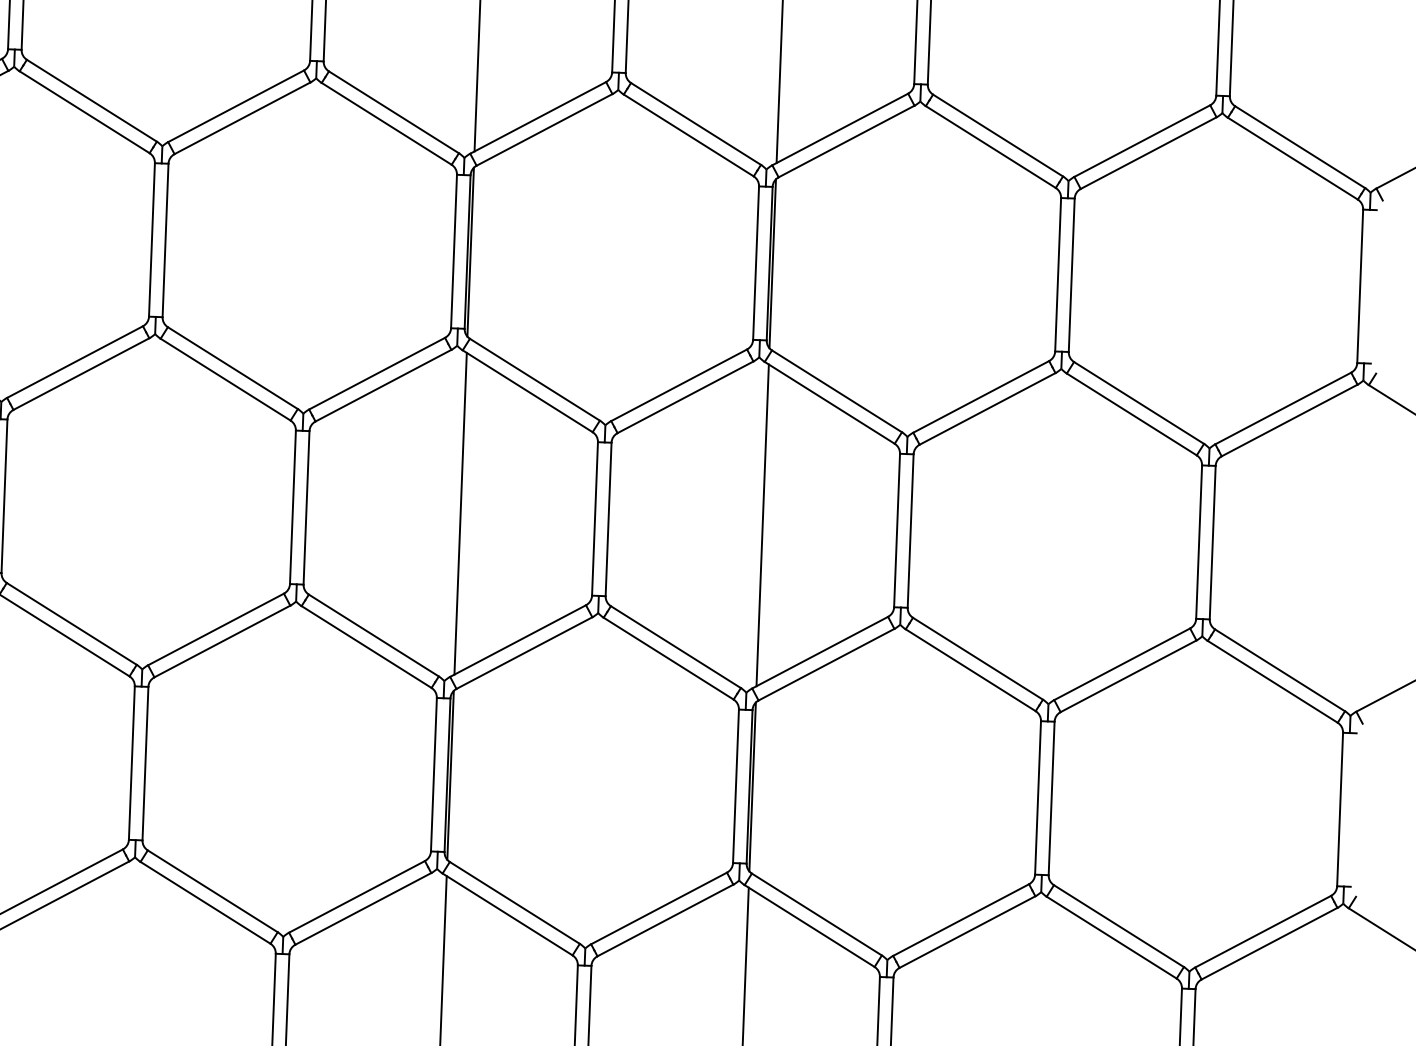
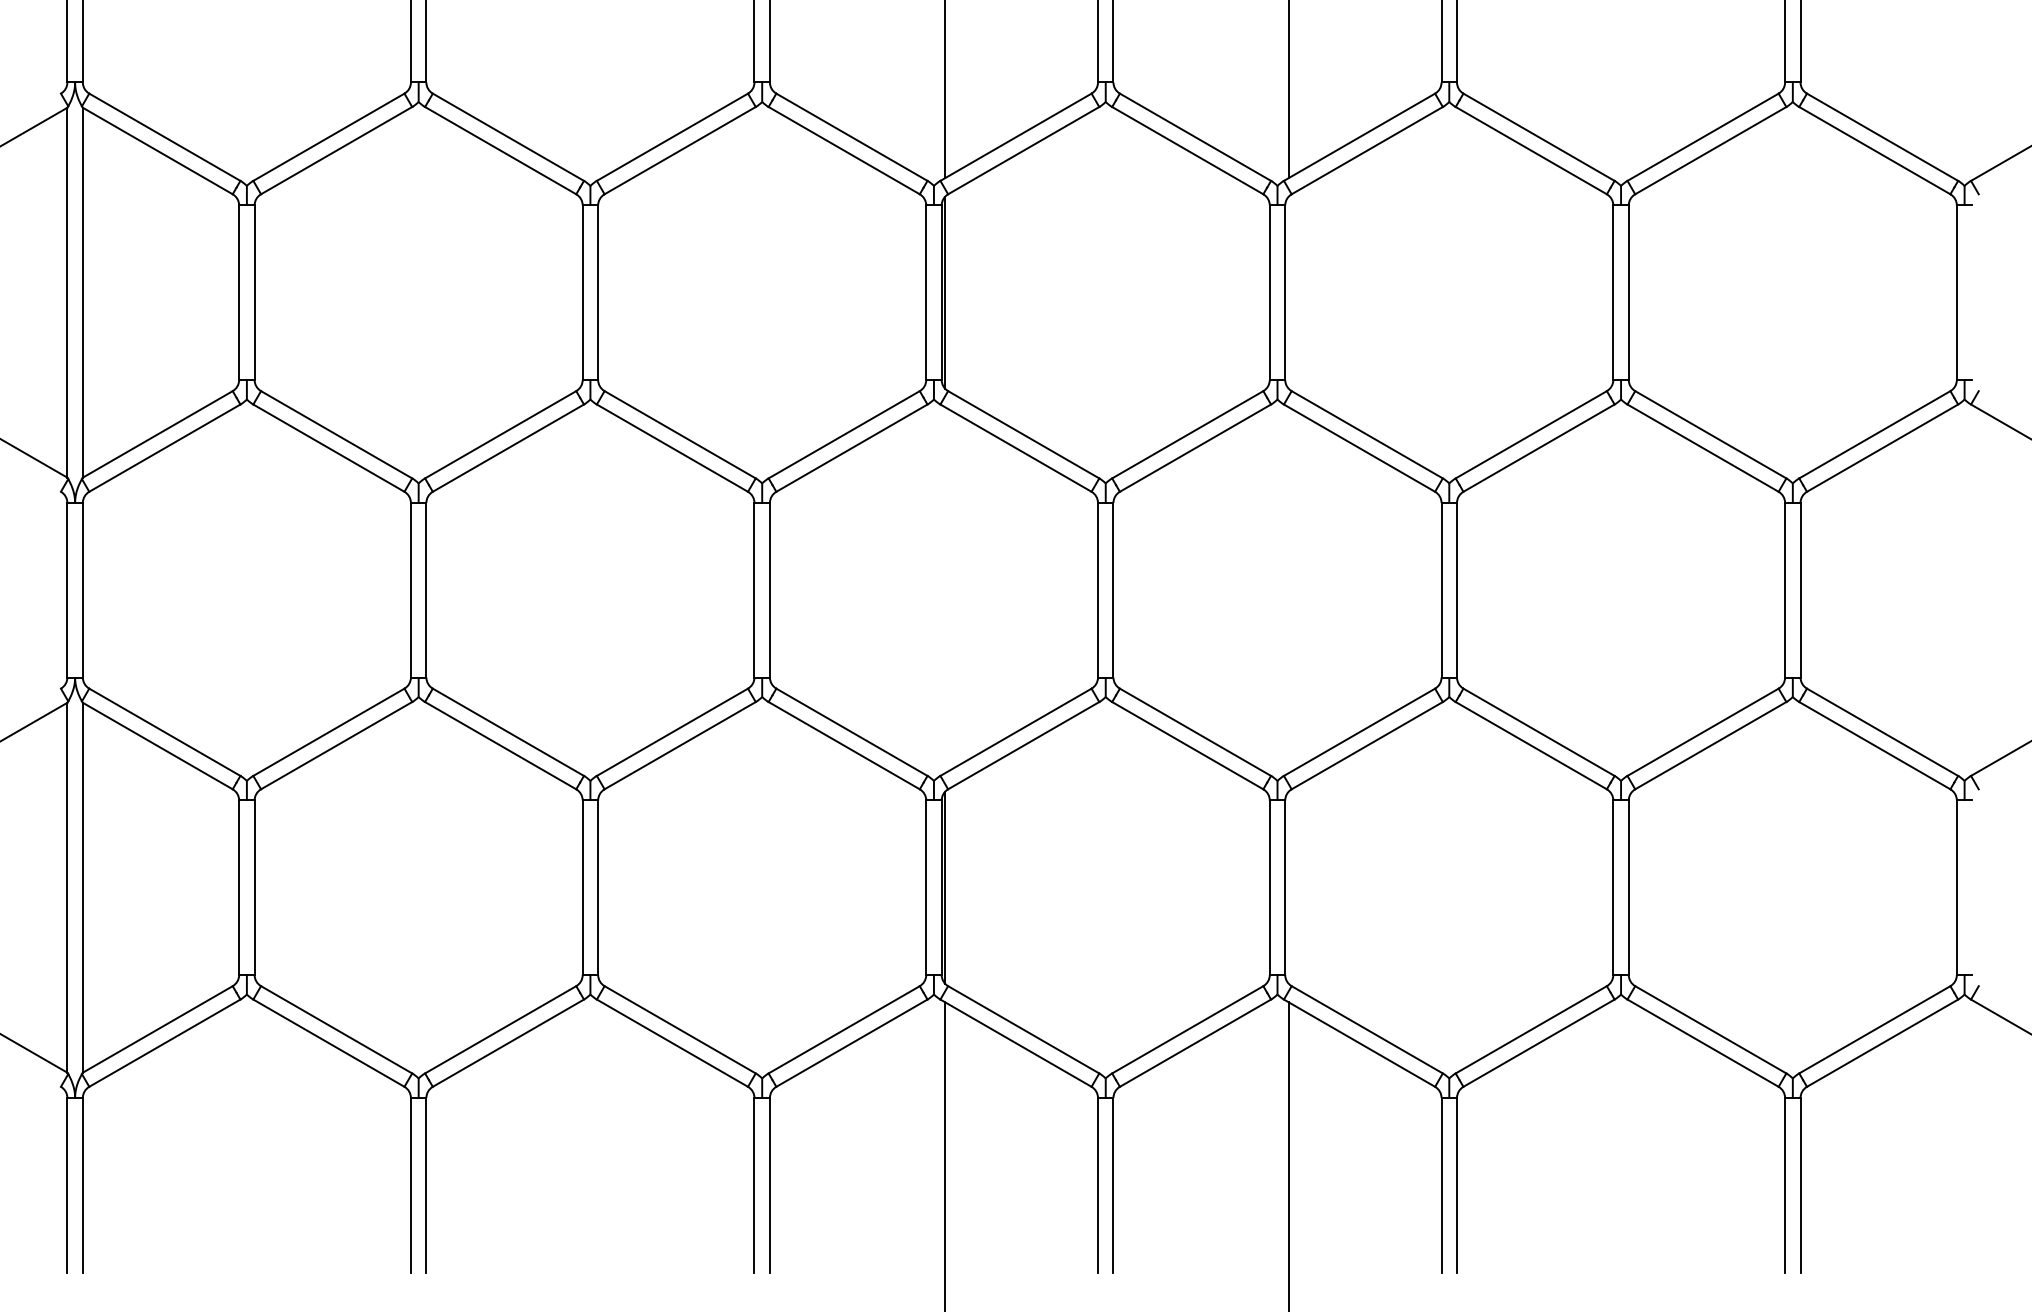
line: (772, 263) -> (1288, 292), removed
line: (460, 514) -> (945, 590), removed
line: (762, 525) -> (1288, 590), removed
line: (752, 786) -> (1288, 887), removed

